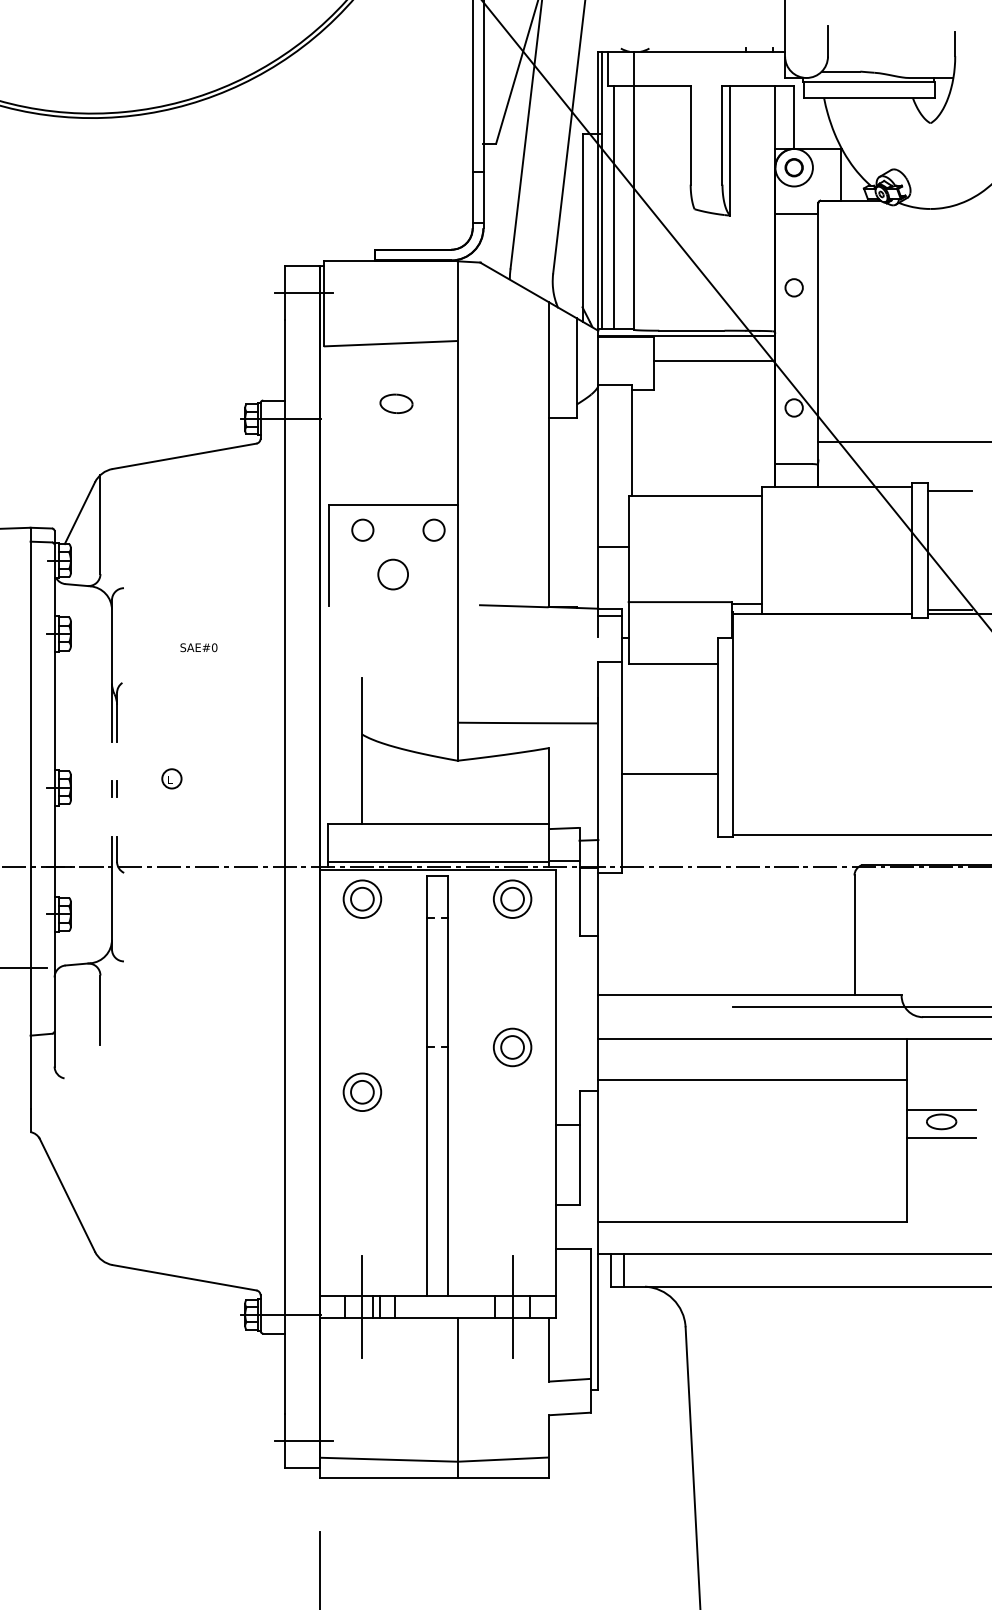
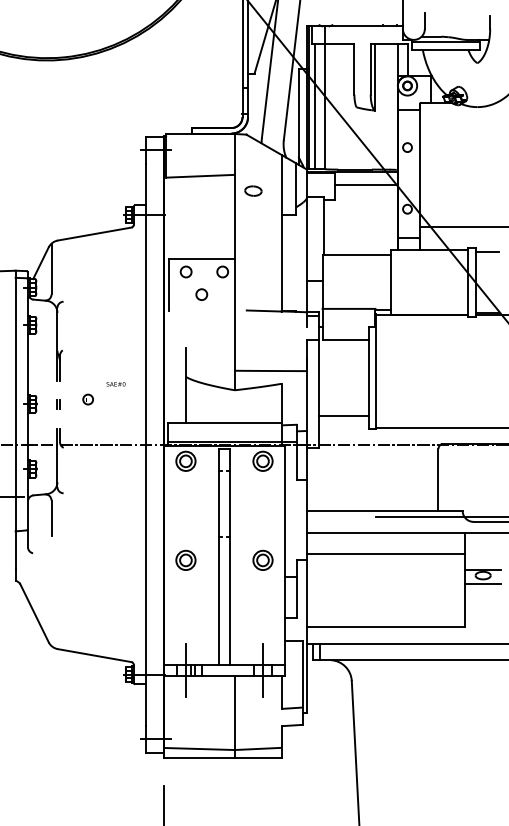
part: (396, 402) -> (253, 190), moved
circle: (392, 574) -> (201, 294), size x0.71
text: (197, 648) -> (115, 384), moved
line: (669, 772) -> (343, 415), moved
part: (511, 1045) -> (262, 559), moved

